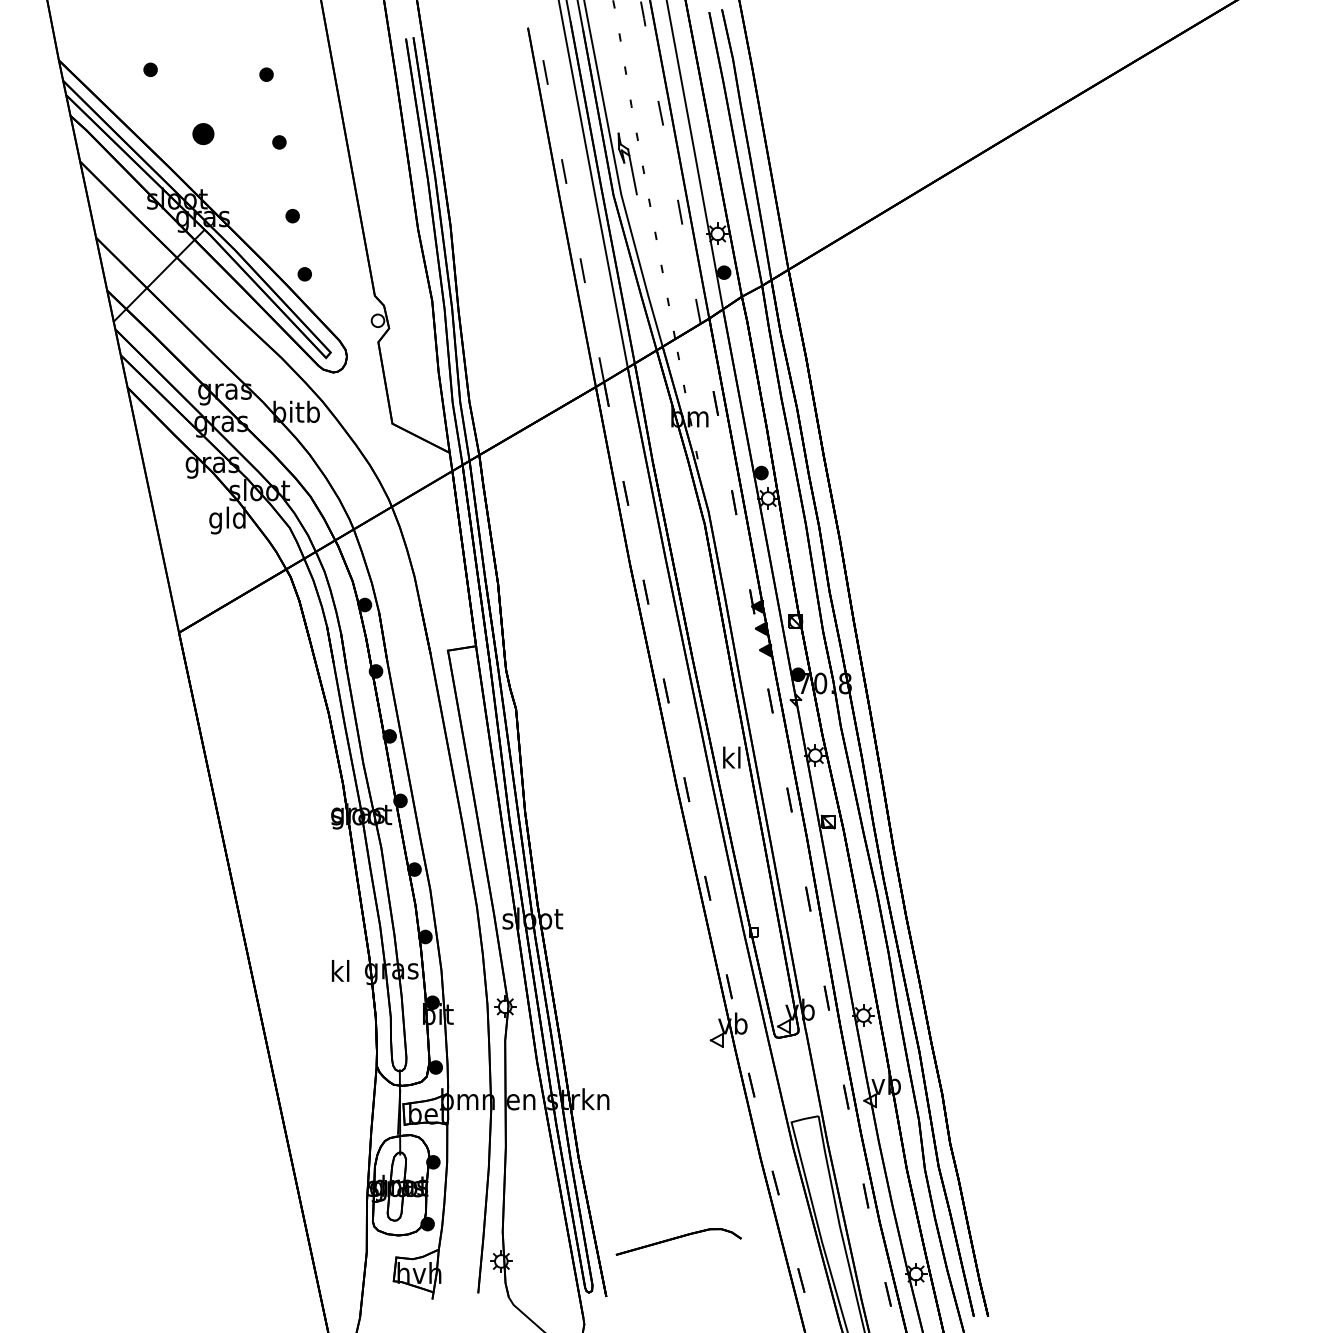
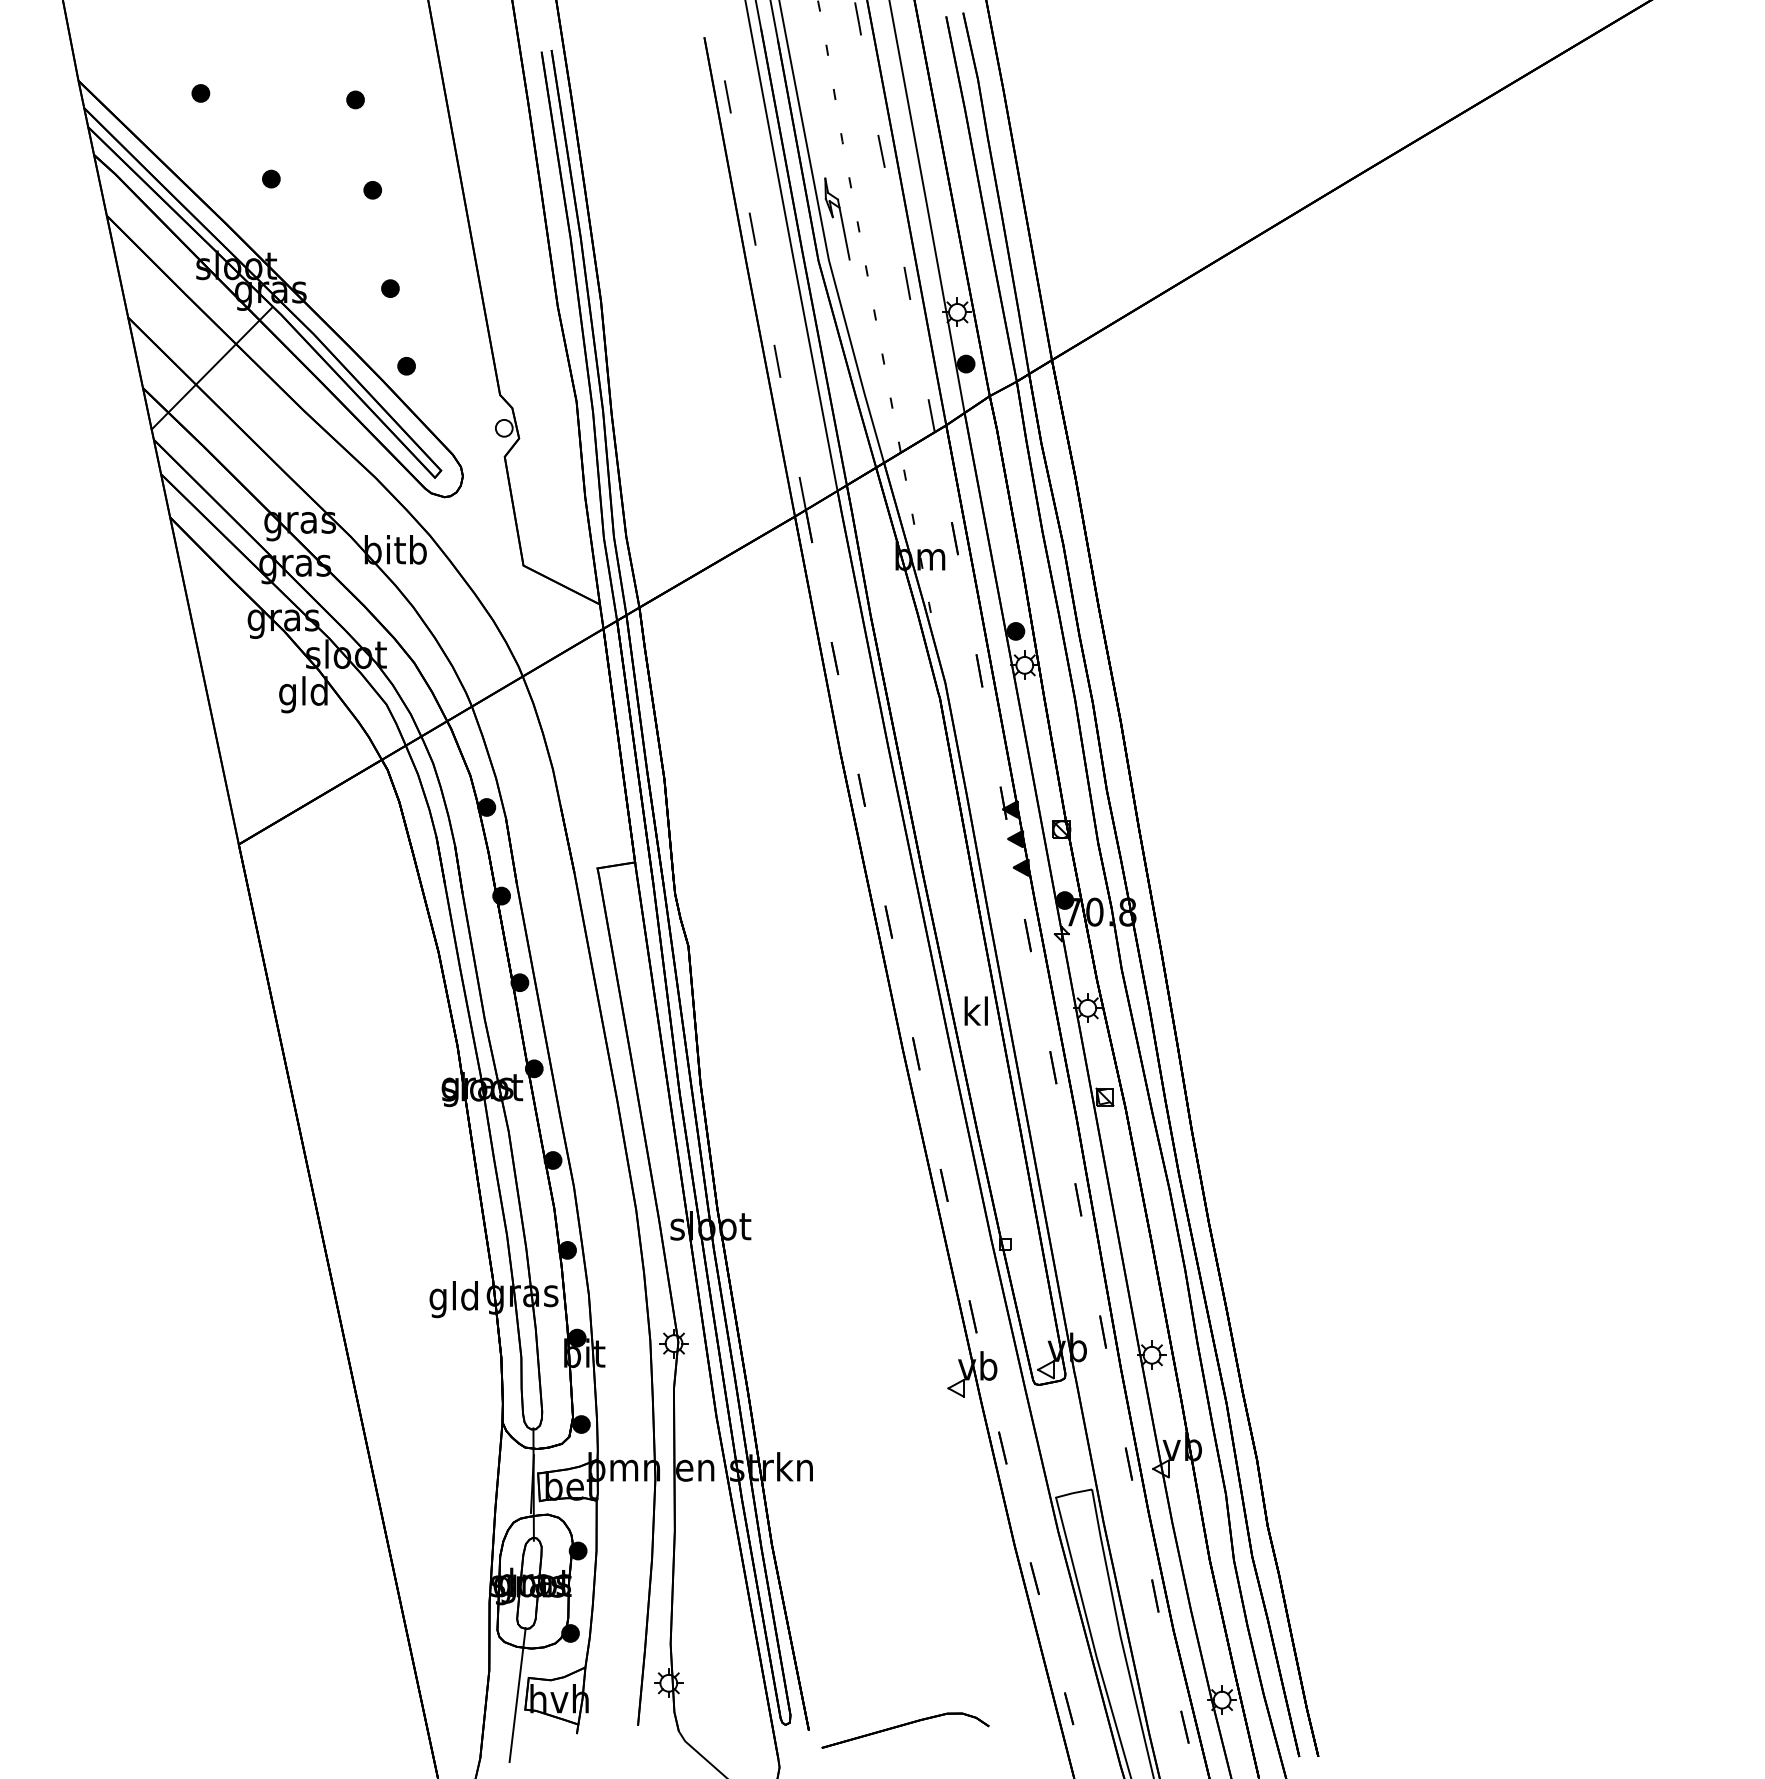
part: (203, 133) -> (271, 178), size x0.62
text: (340, 973) -> (454, 1299), kl -> gld
part: (678, 1241) -> (905, 1730), moved
line: (388, 1270) -> (518, 1695), added

